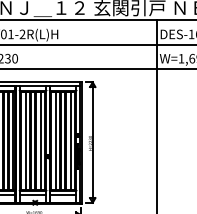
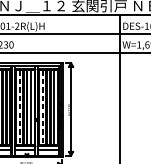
line: (25, 140) -> (19, 107), solid -> dashed
line: (55, 140) -> (42, 107), solid -> dashed

